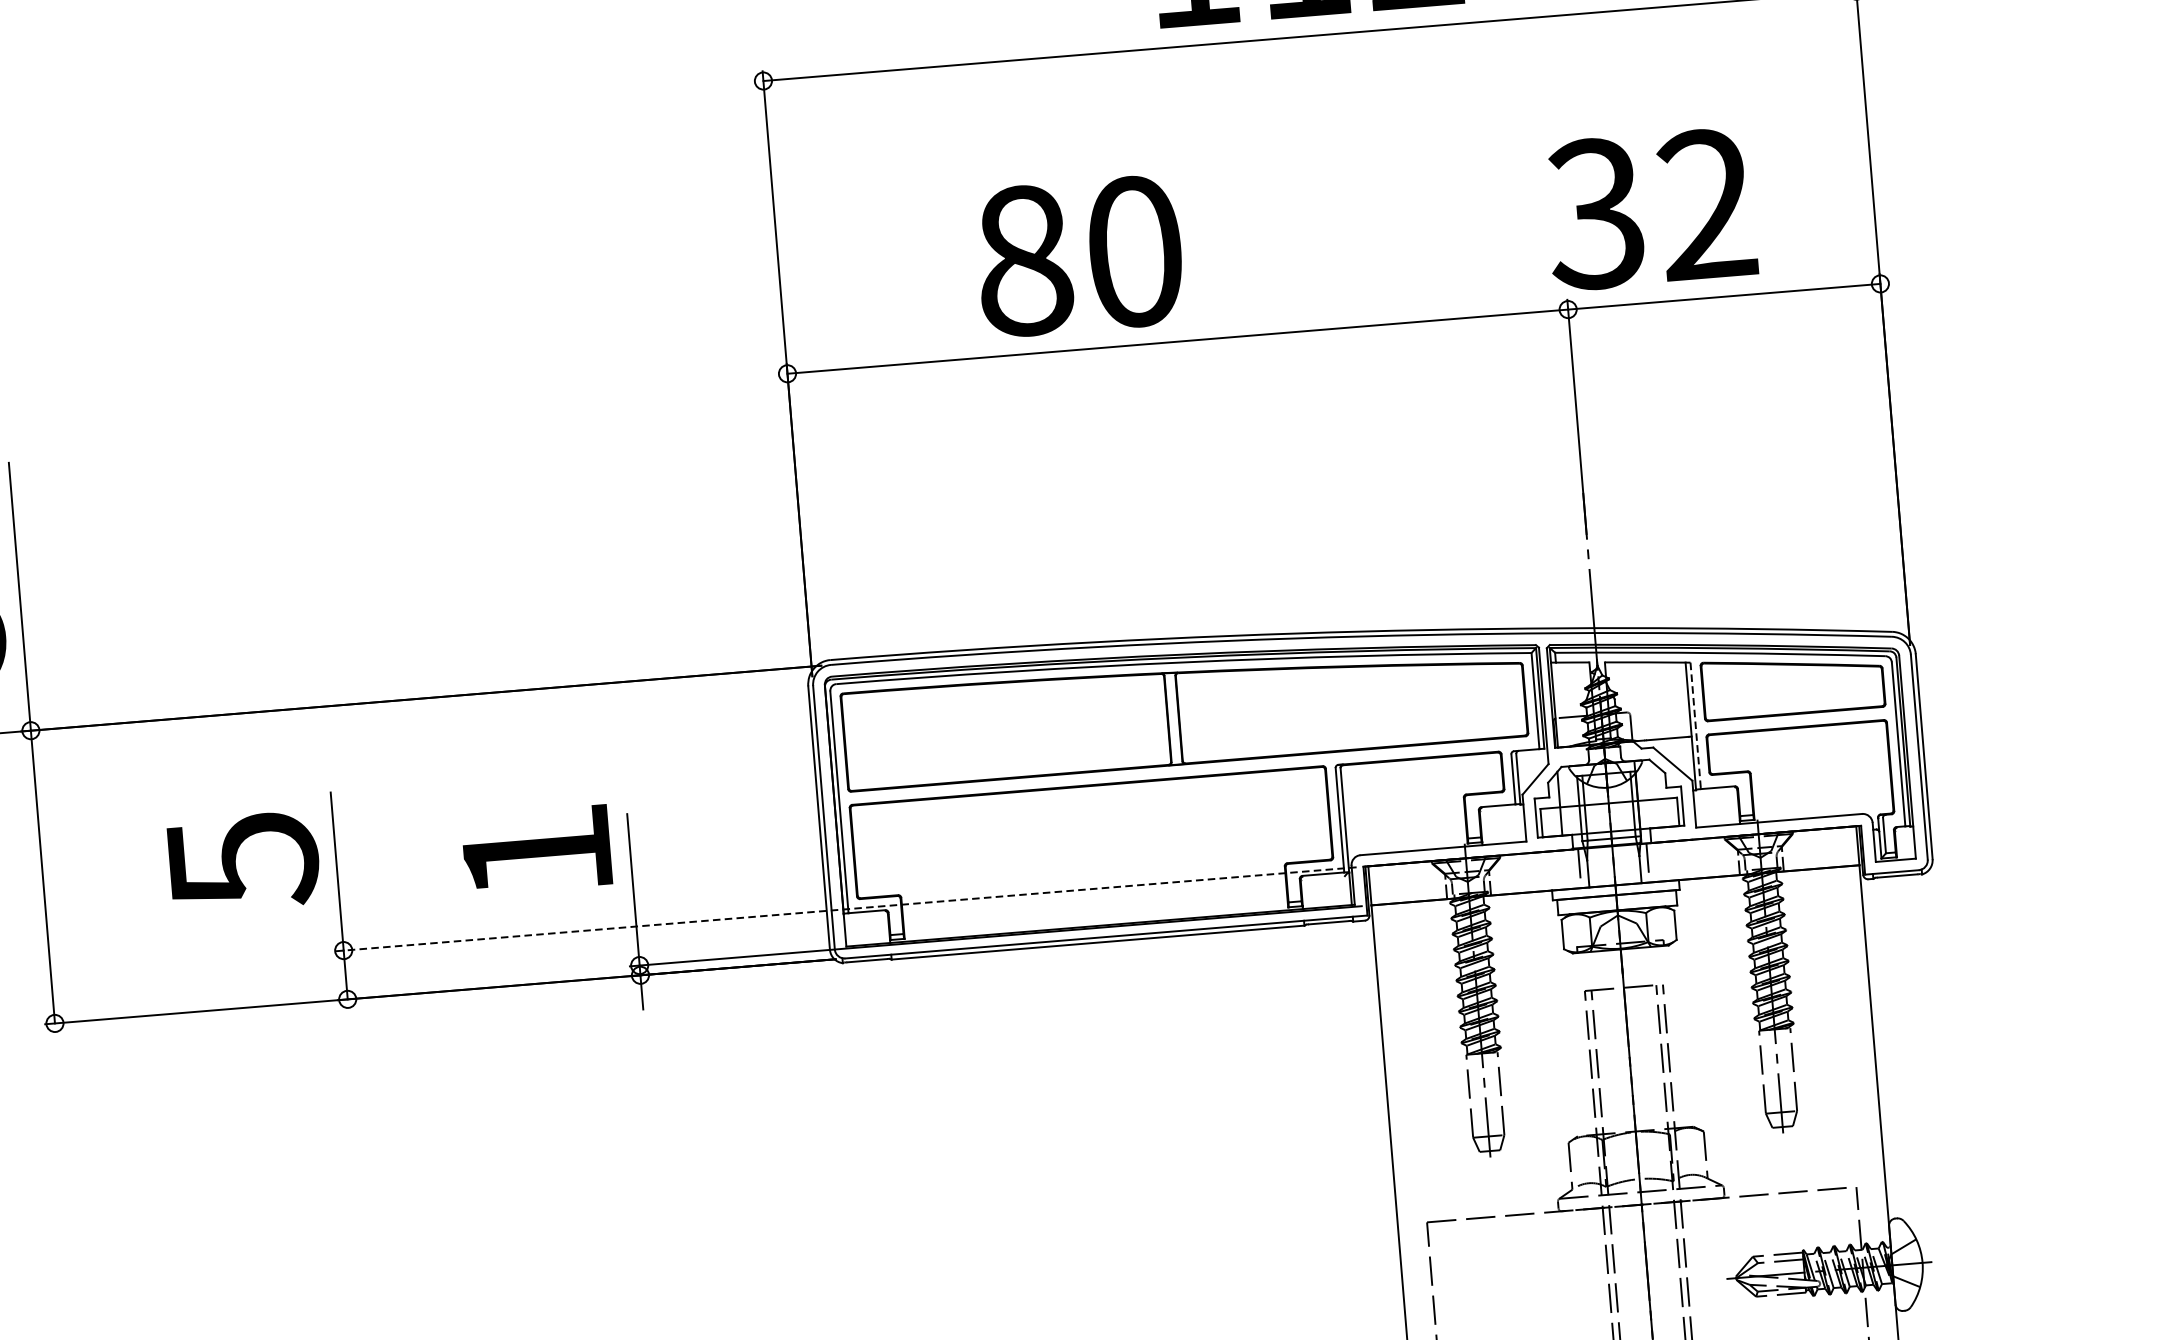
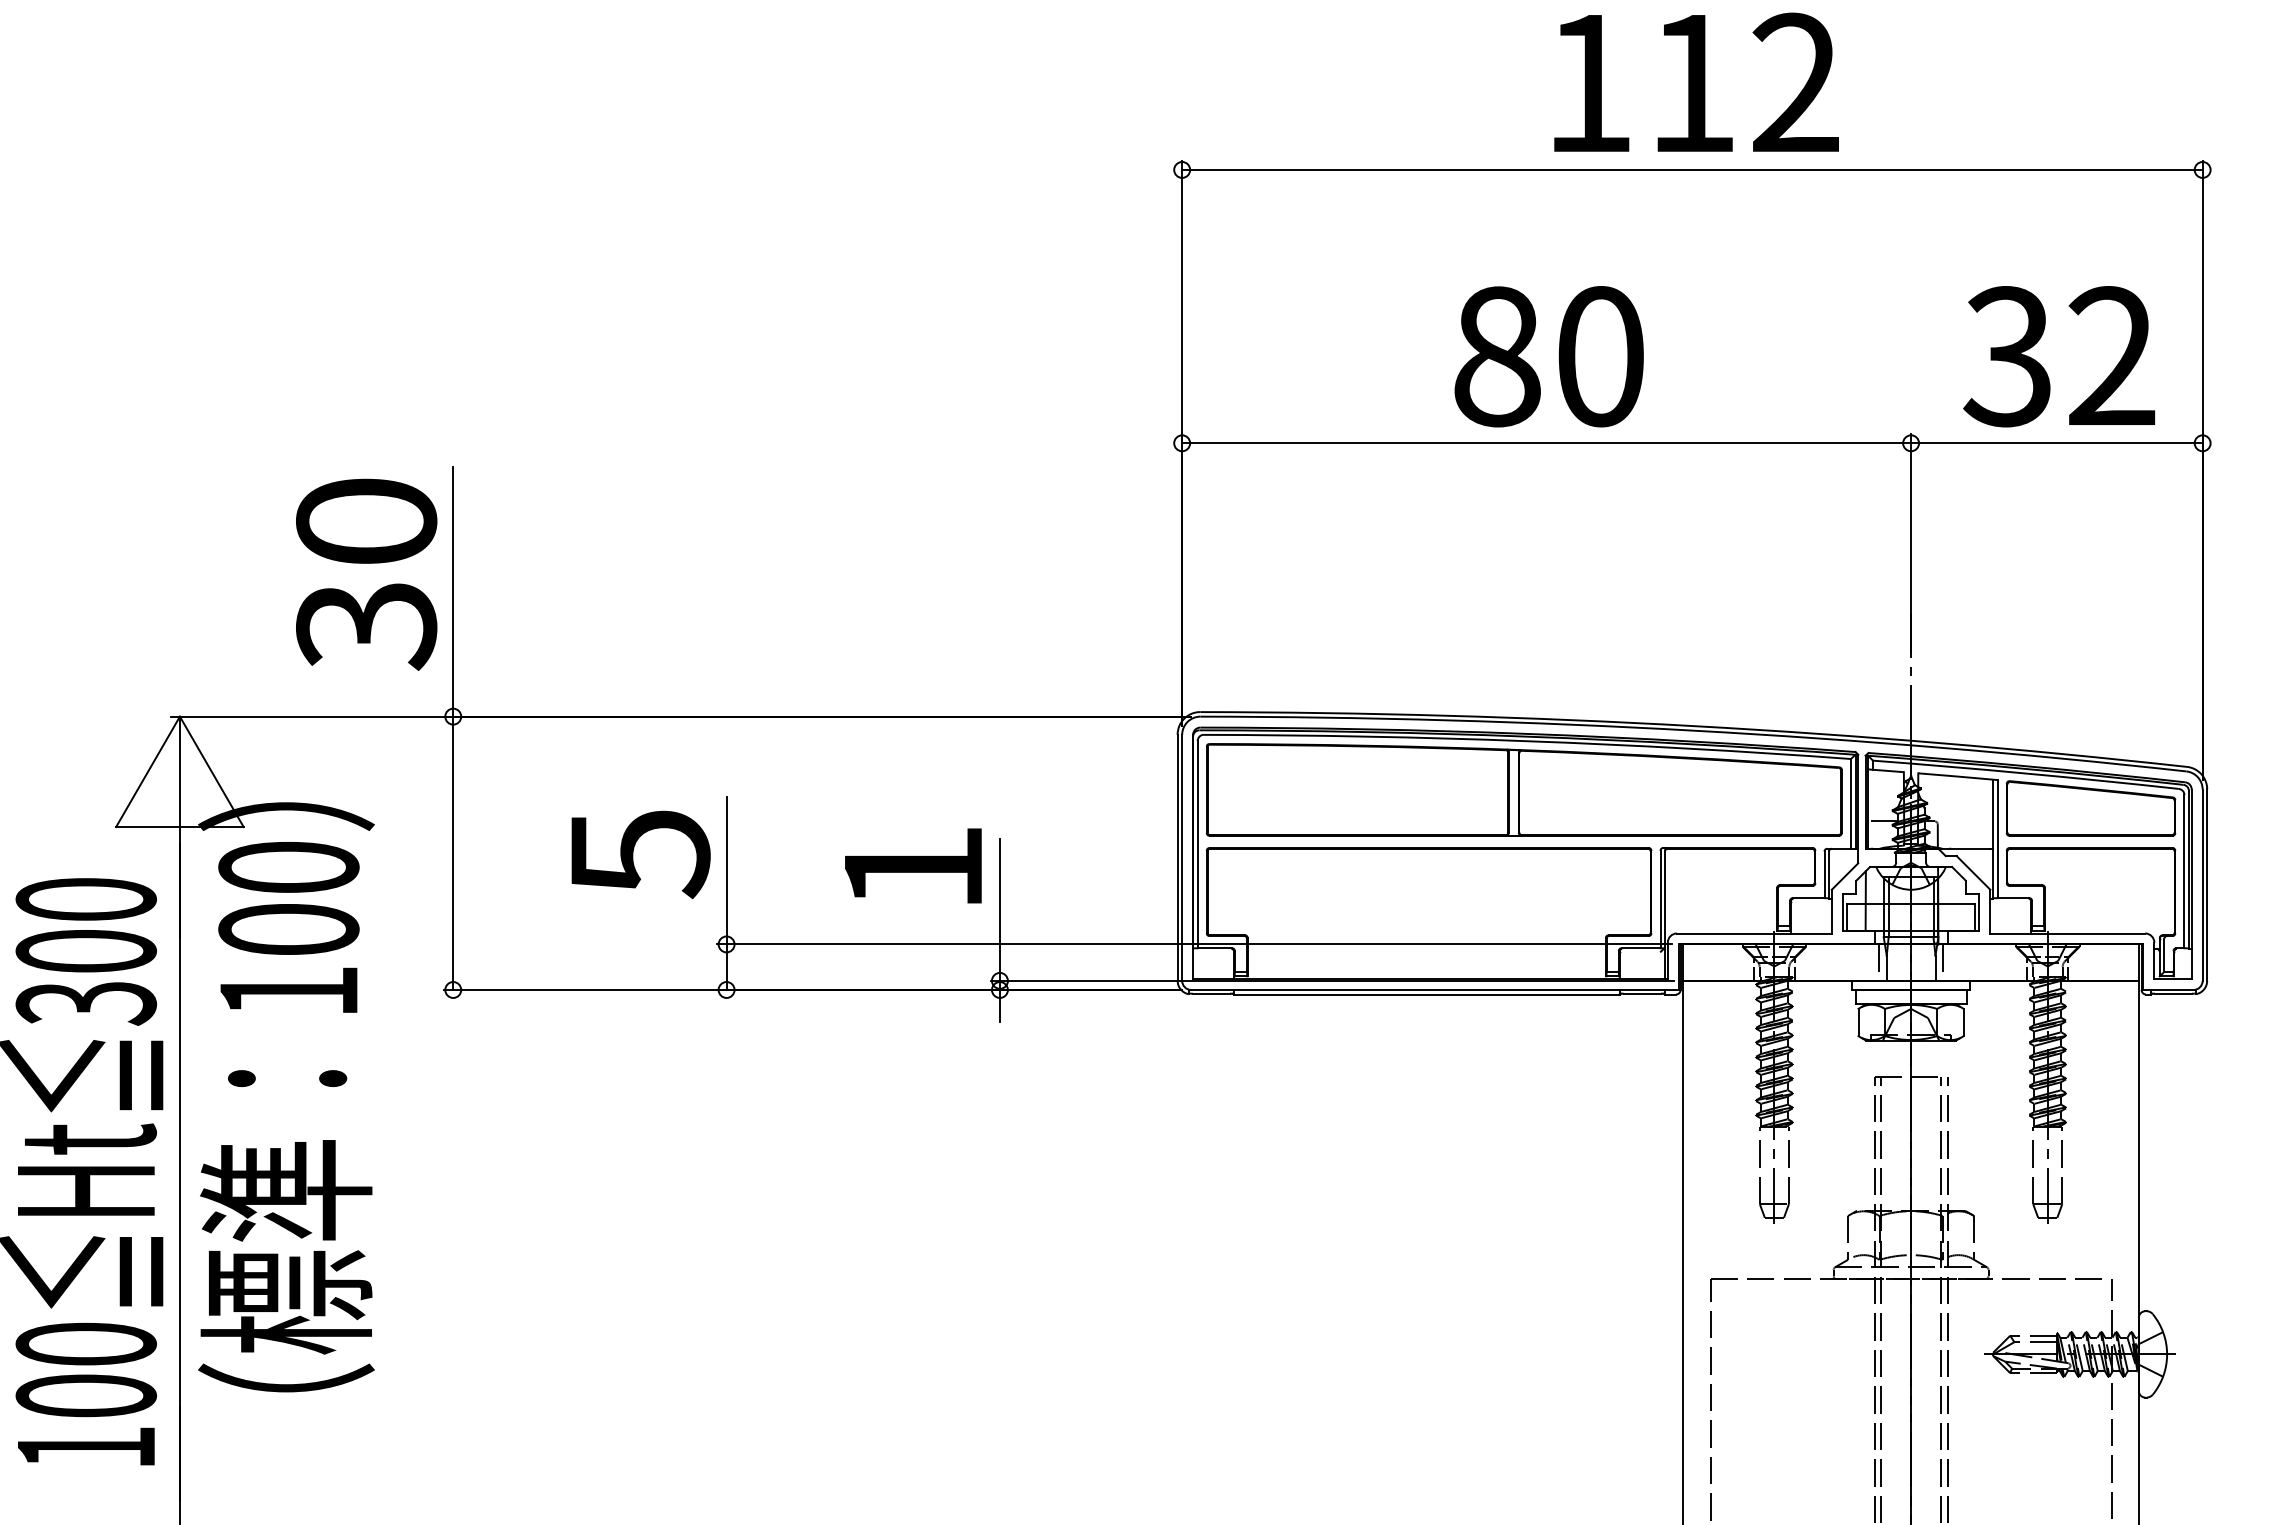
text: (1650, 209) -> (2059, 356), moved
text: (1079, 256) -> (1548, 356), moved
line: (1695, 726) -> (1997, 839), dashed -> solid
line: (844, 909) -> (1194, 944), dashed -> solid

